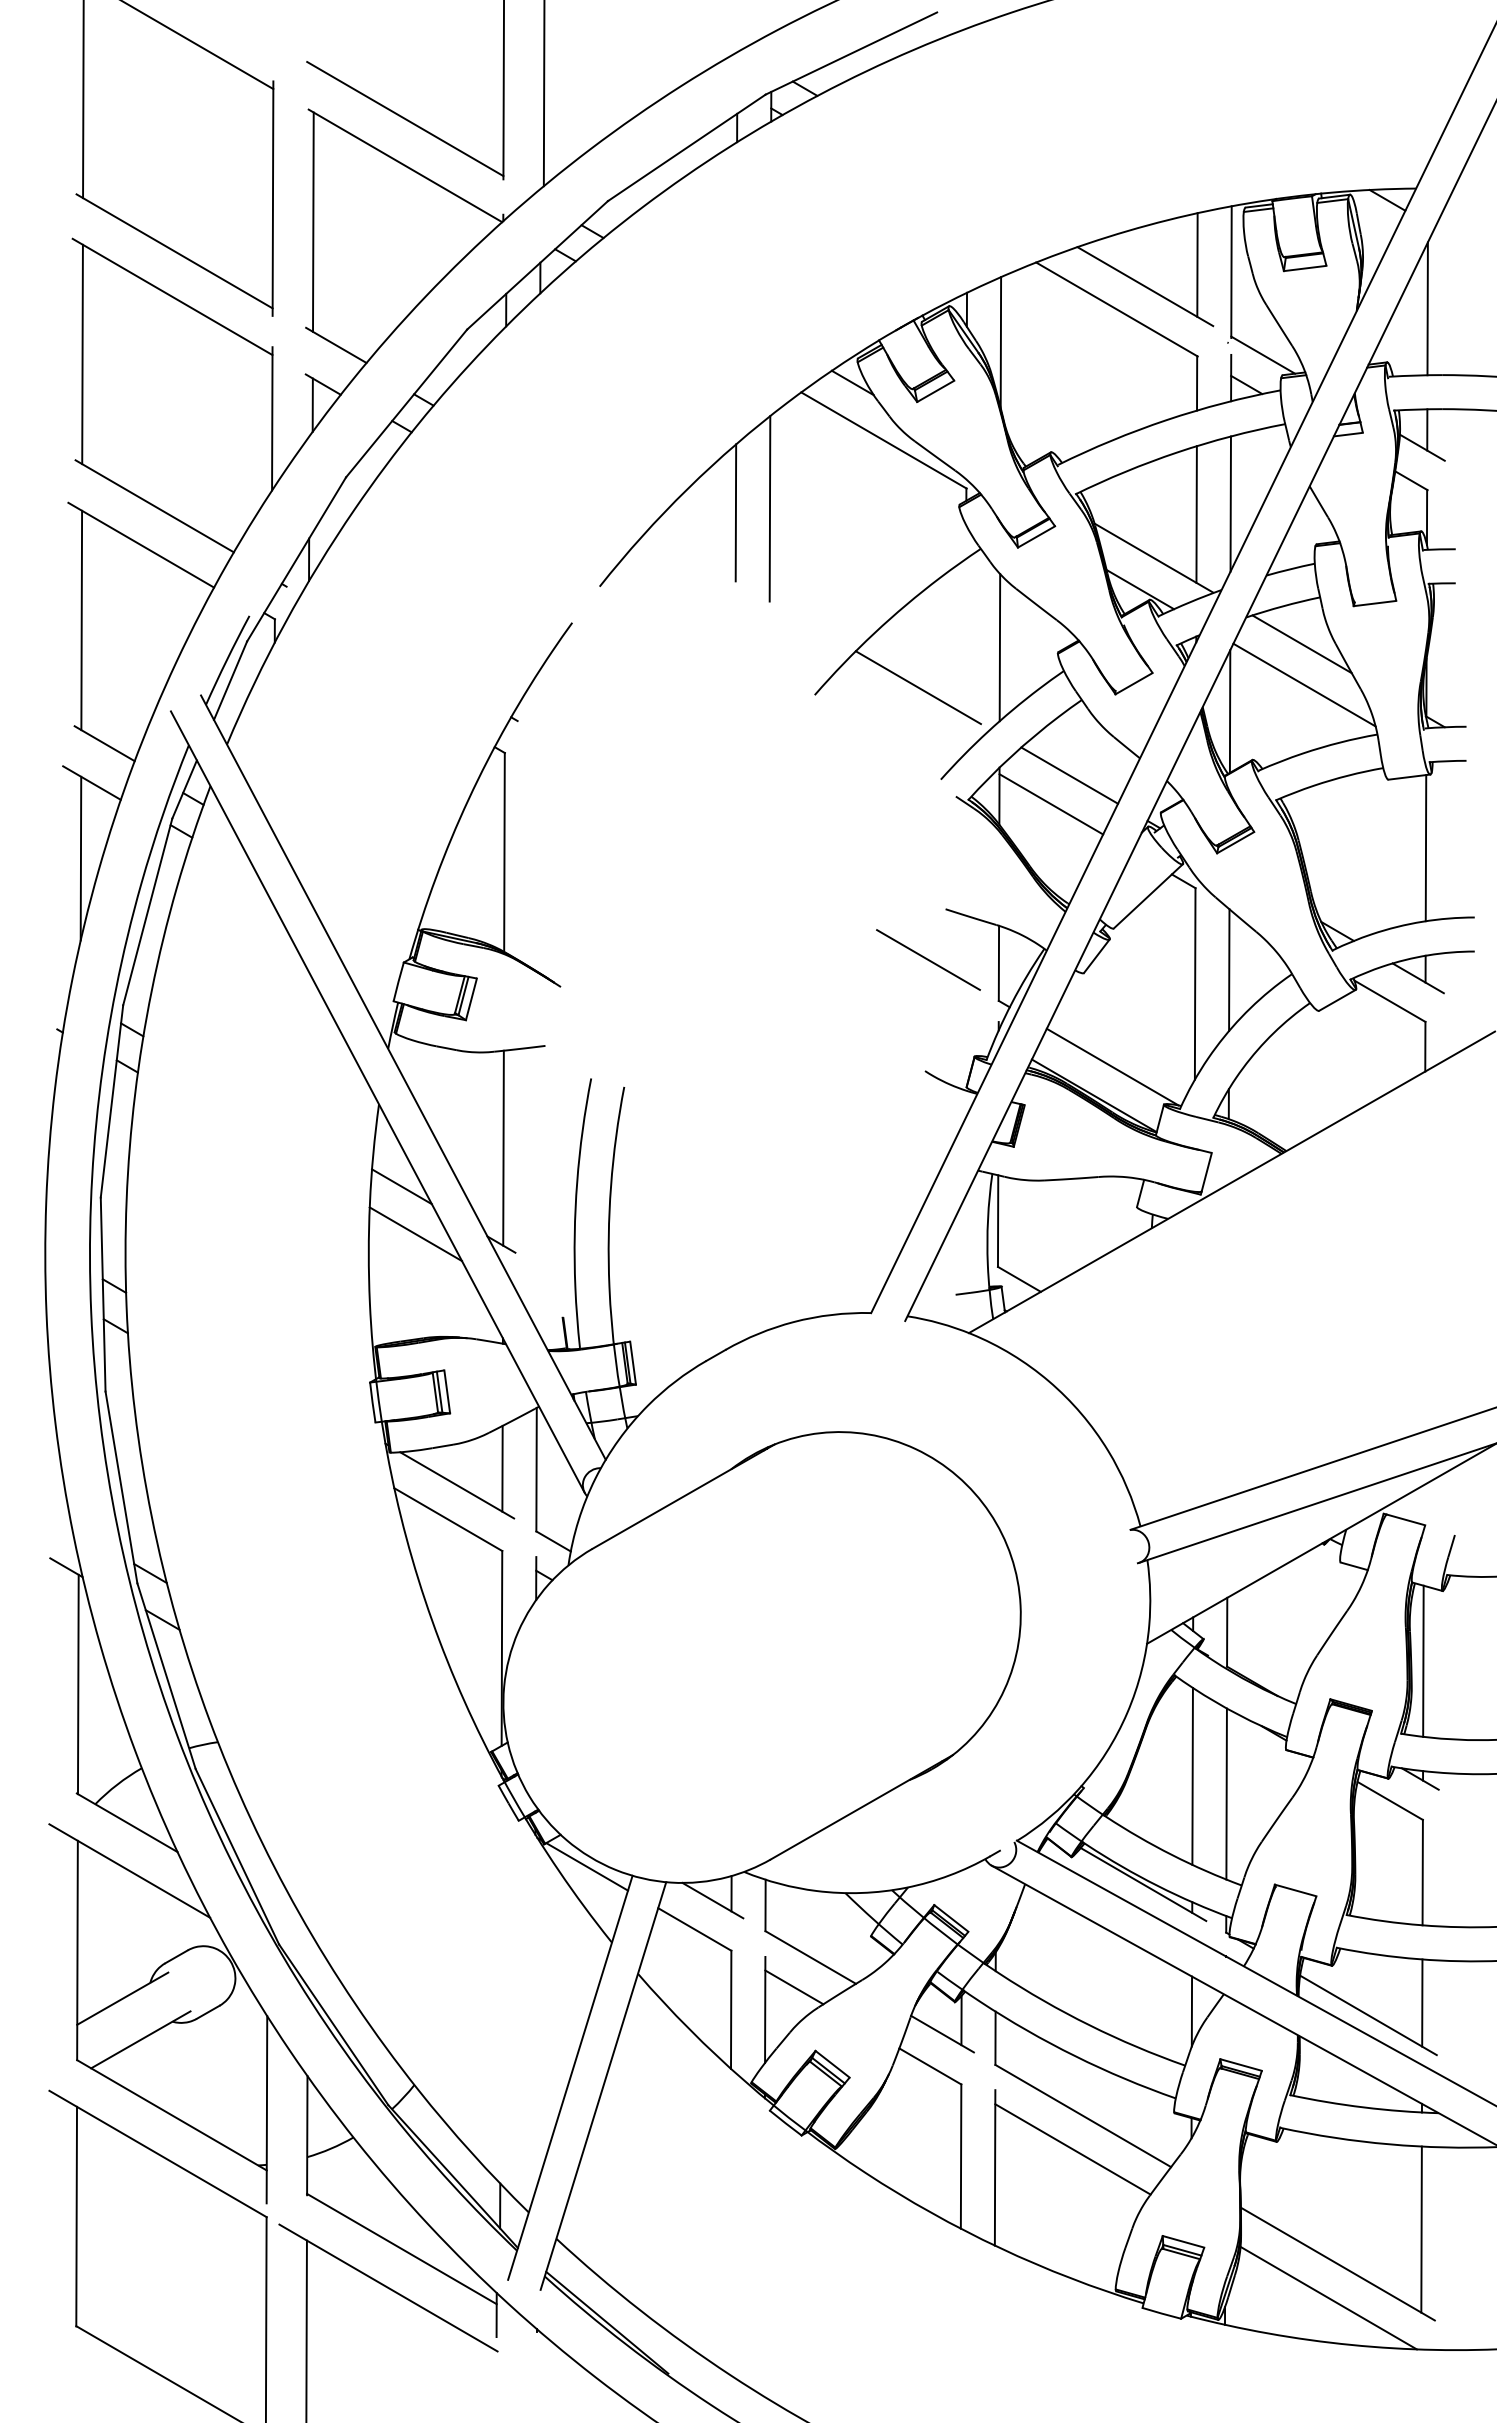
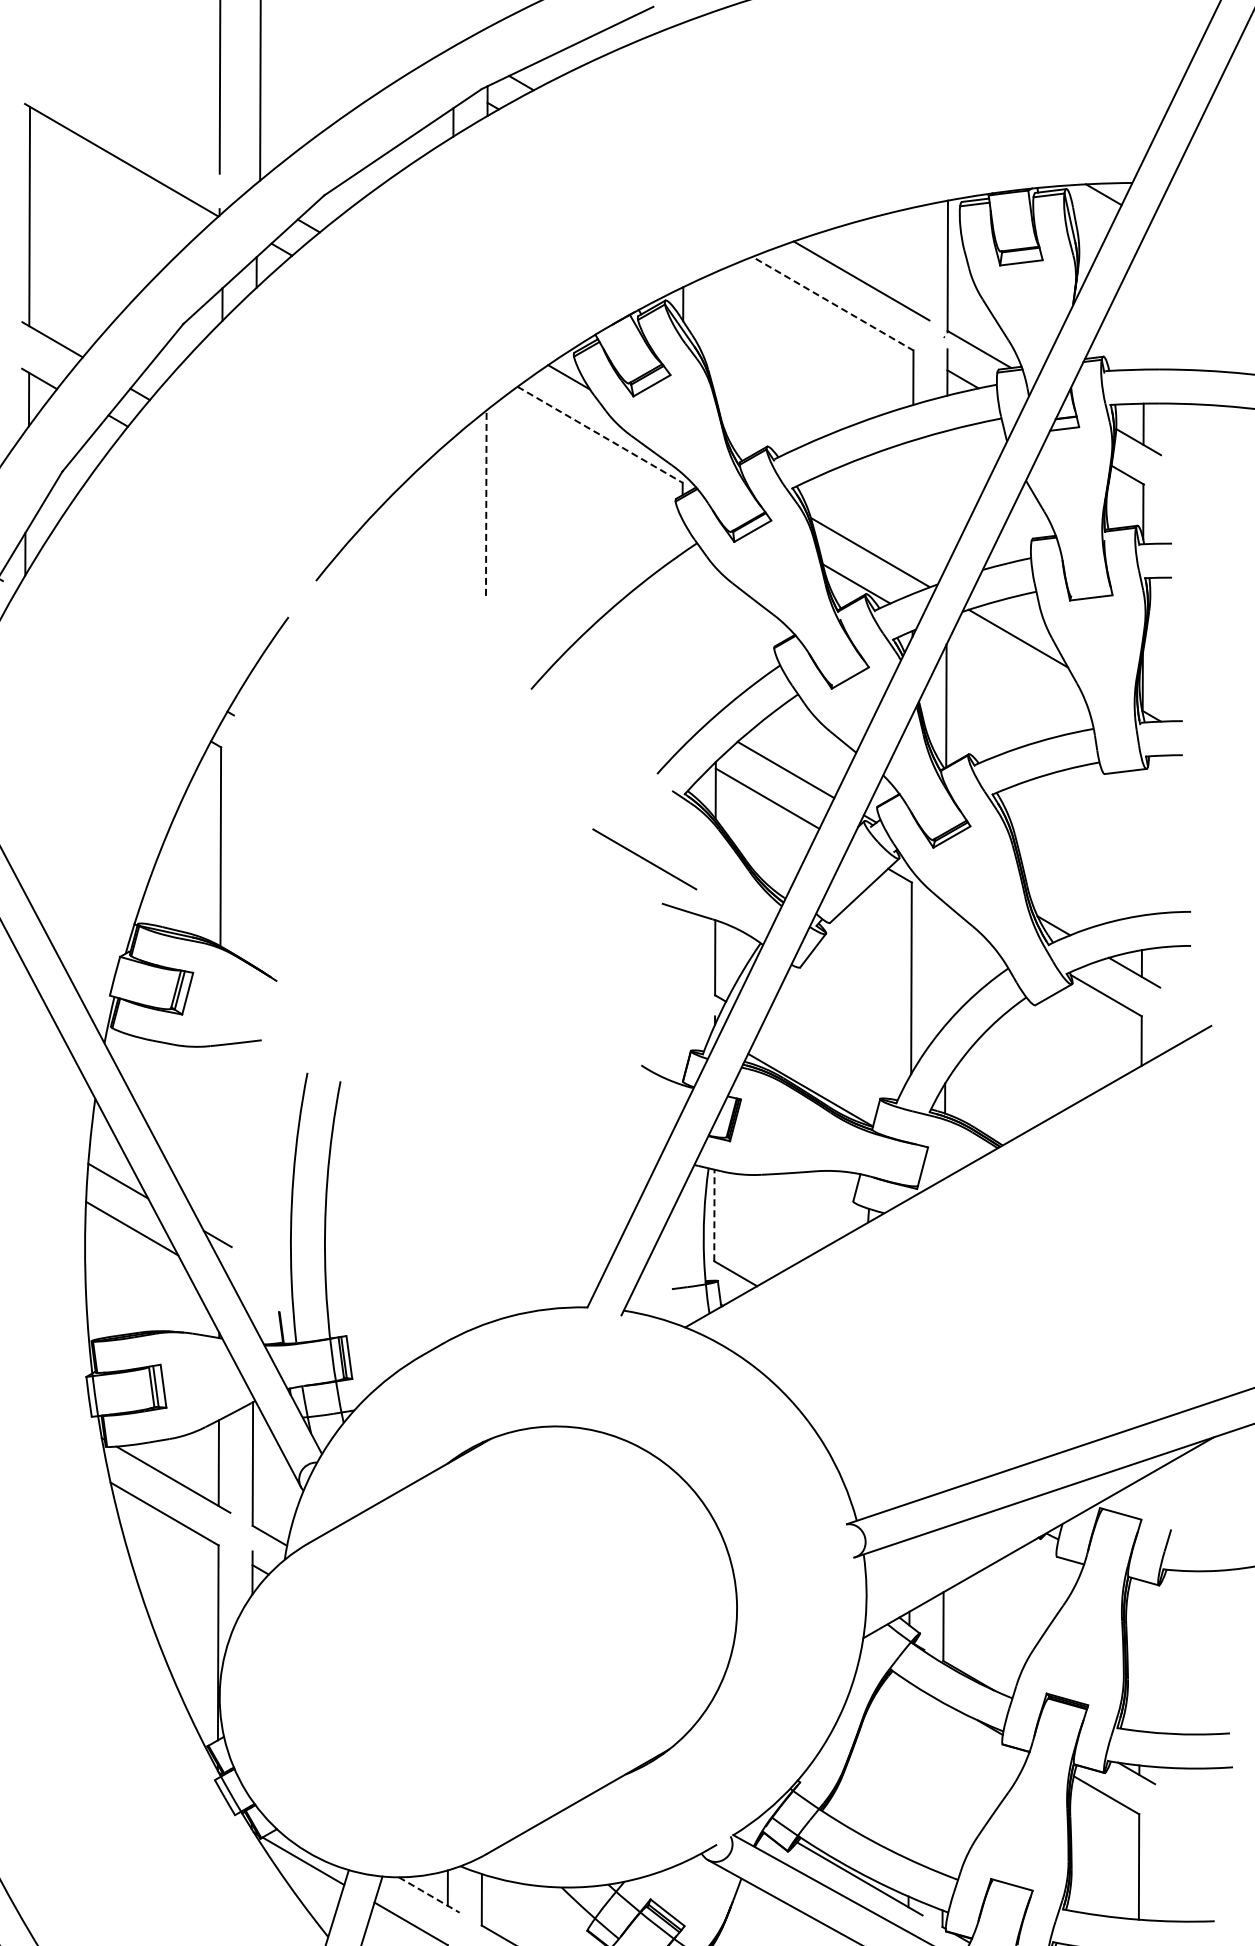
line: (405, 118) -> (121, 112), removed
line: (1197, 264) -> (913, 258), removed
line: (1427, 308) -> (1143, 302), removed
line: (1116, 309) -> (832, 303), solid -> dashed
line: (1000, 342) -> (716, 336), removed
line: (883, 440) -> (599, 434), solid -> dashed
line: (1230, 503) -> (946, 497), removed
line: (770, 508) -> (486, 502), solid -> dashed
line: (735, 512) -> (451, 506), removed
line: (1196, 514) -> (912, 508), removed
line: (999, 647) -> (715, 641), removed
line: (1304, 684) -> (1020, 678), removed
line: (917, 687) -> (633, 681), removed
line: (1425, 848) -> (1141, 842), removed
line: (928, 959) -> (644, 858), moved
line: (1229, 970) -> (945, 964), removed
line: (1112, 1066) -> (828, 1060), removed
line: (503, 1147) -> (219, 1141), removed
line: (998, 1221) -> (714, 1215), solid -> dashed
line: (1423, 1660) -> (1139, 1654), removed
line: (1192, 1775) -> (908, 1769), removed
line: (1226, 1793) -> (942, 1787), removed
line: (713, 1900) -> (429, 1894), solid -> dashed

